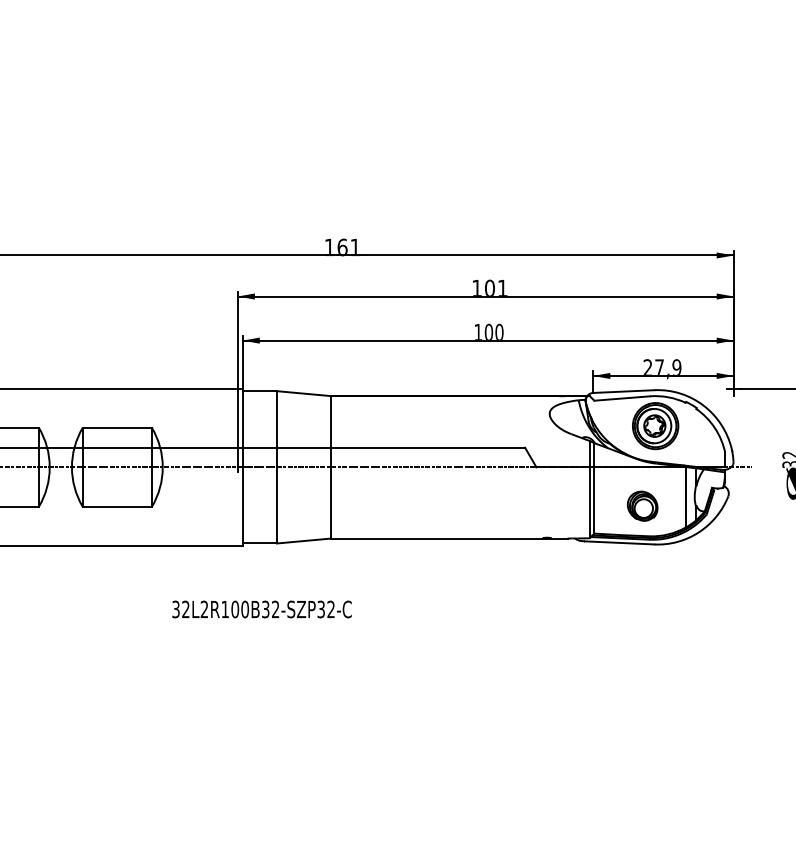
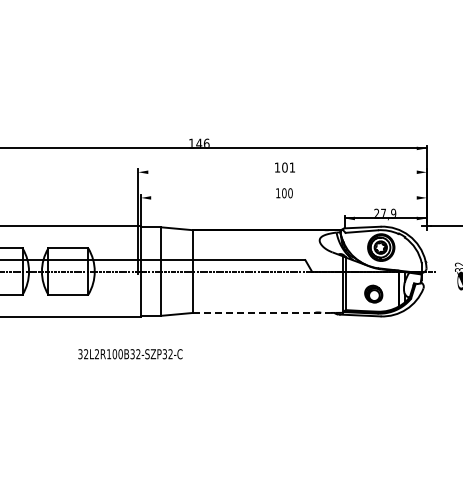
text: (348, 245) -> (202, 142), 161 -> 146
line: (485, 296) -> (282, 172), removed
line: (487, 339) -> (283, 197), removed
line: (449, 537) -> (261, 312), solid -> dashed
text: (262, 609) -> (130, 354), moved

